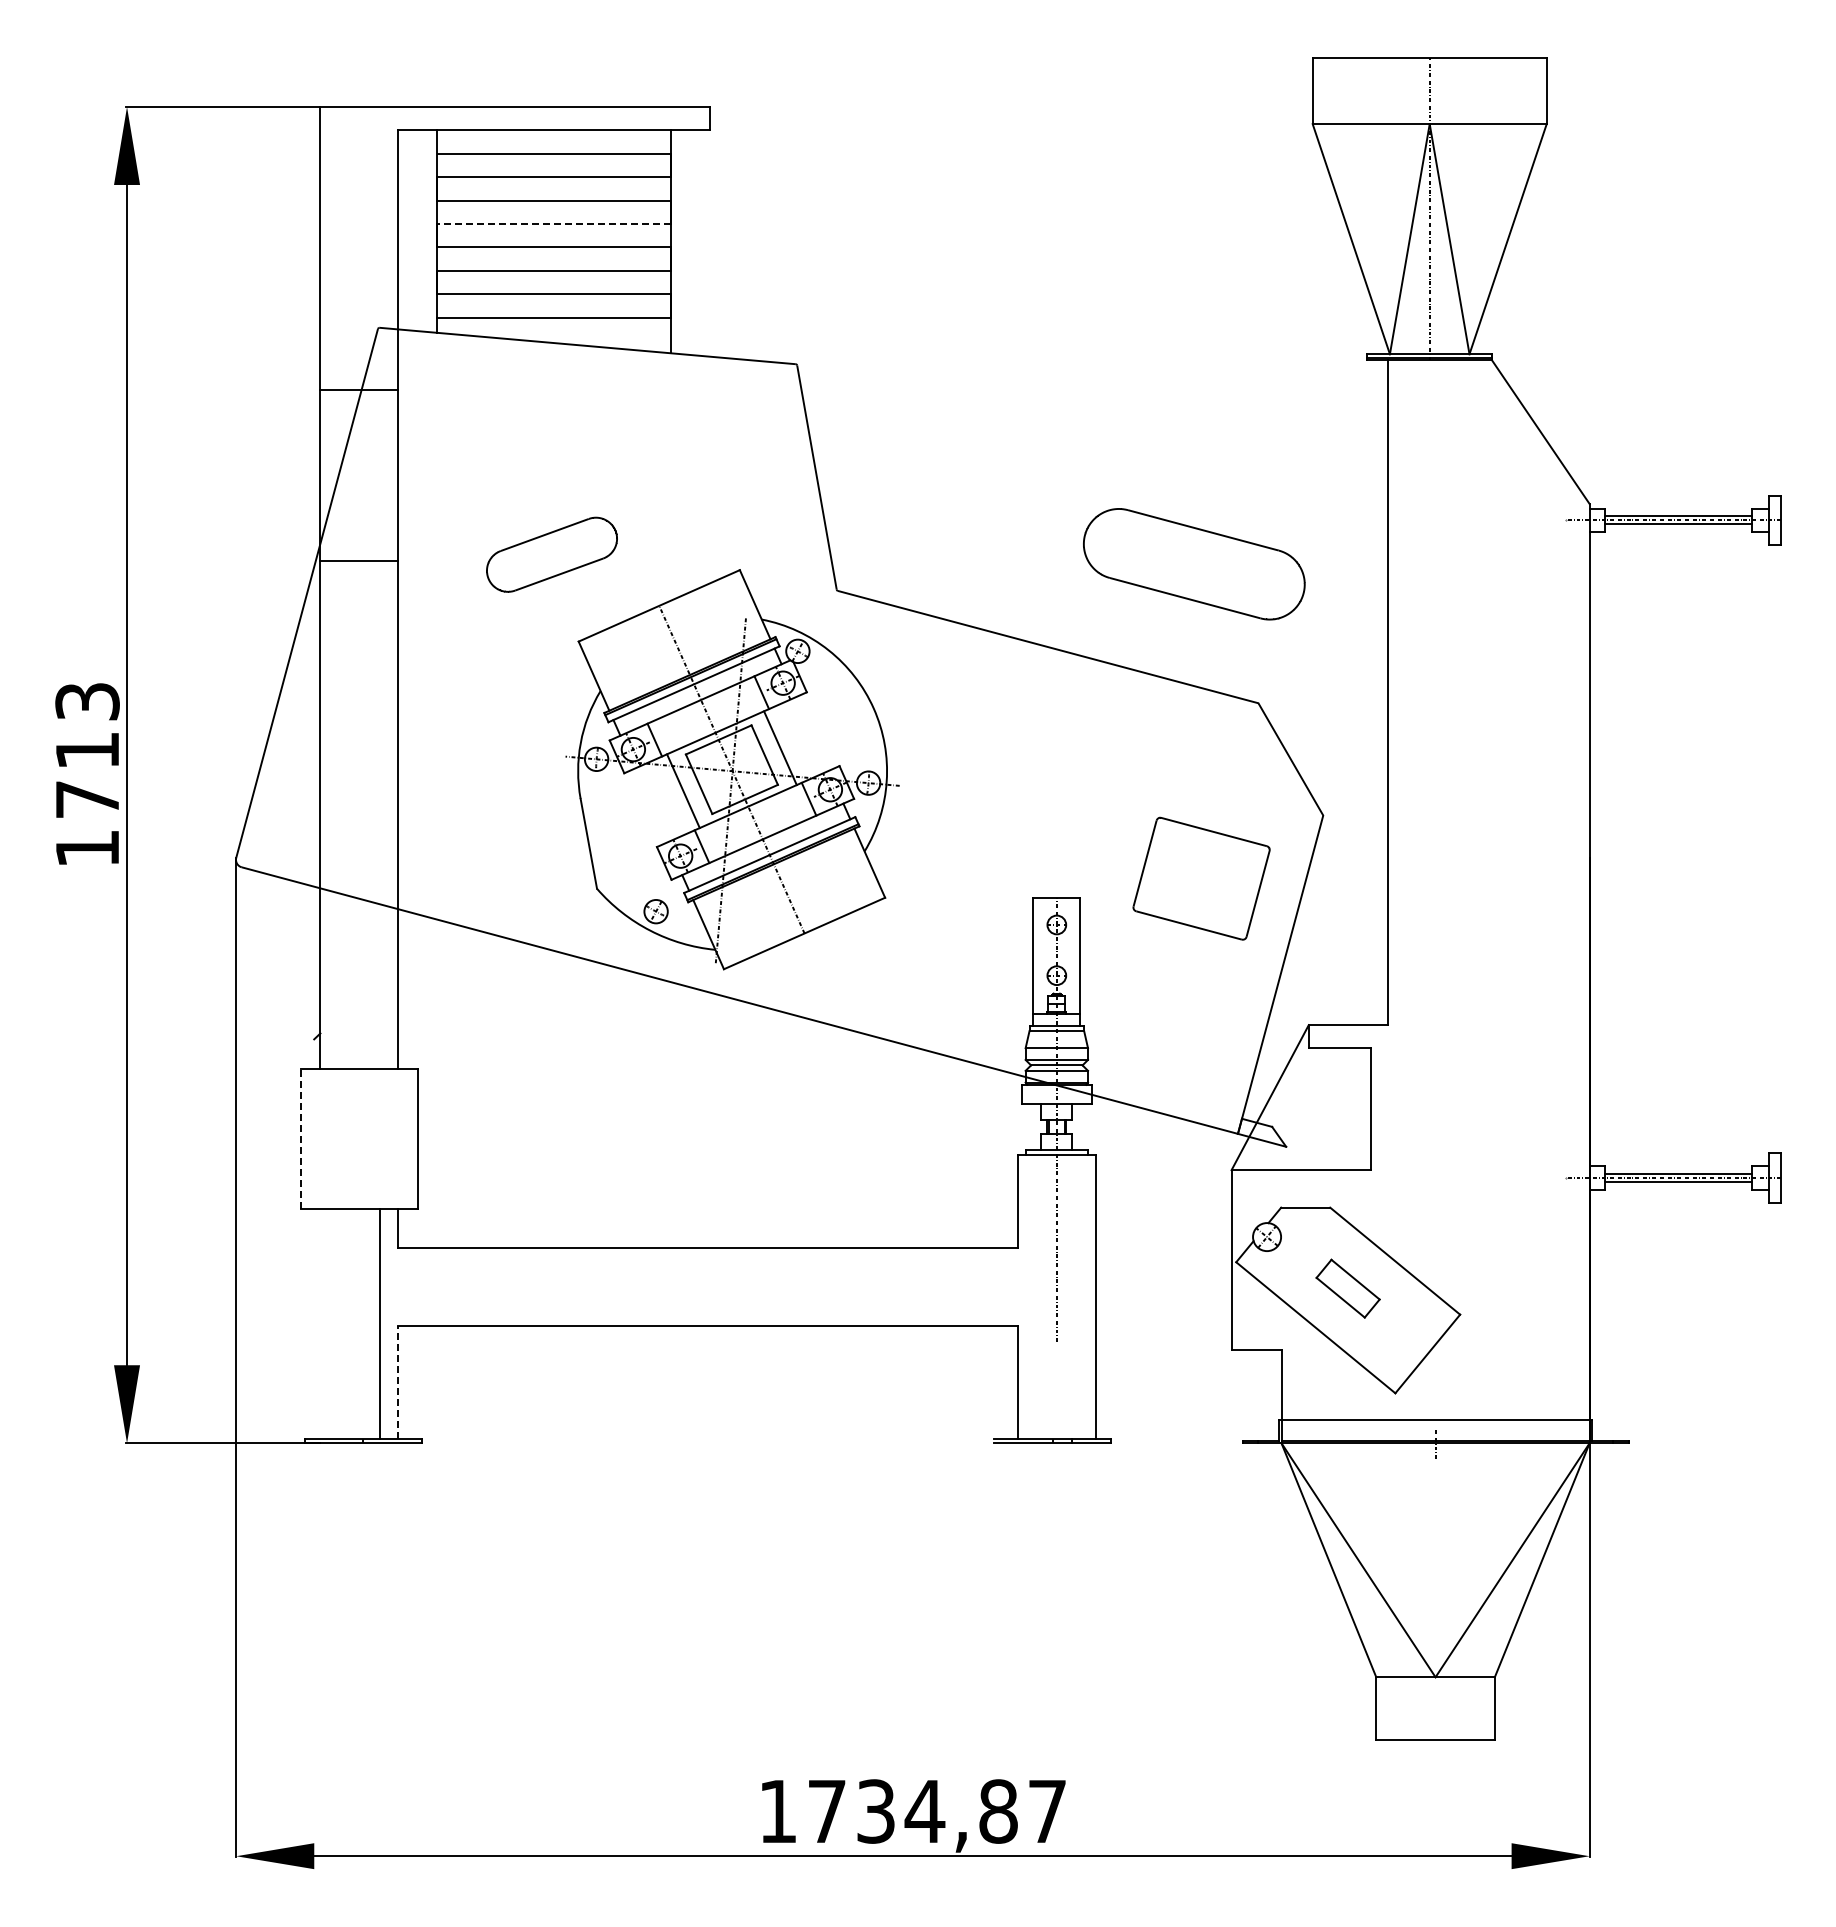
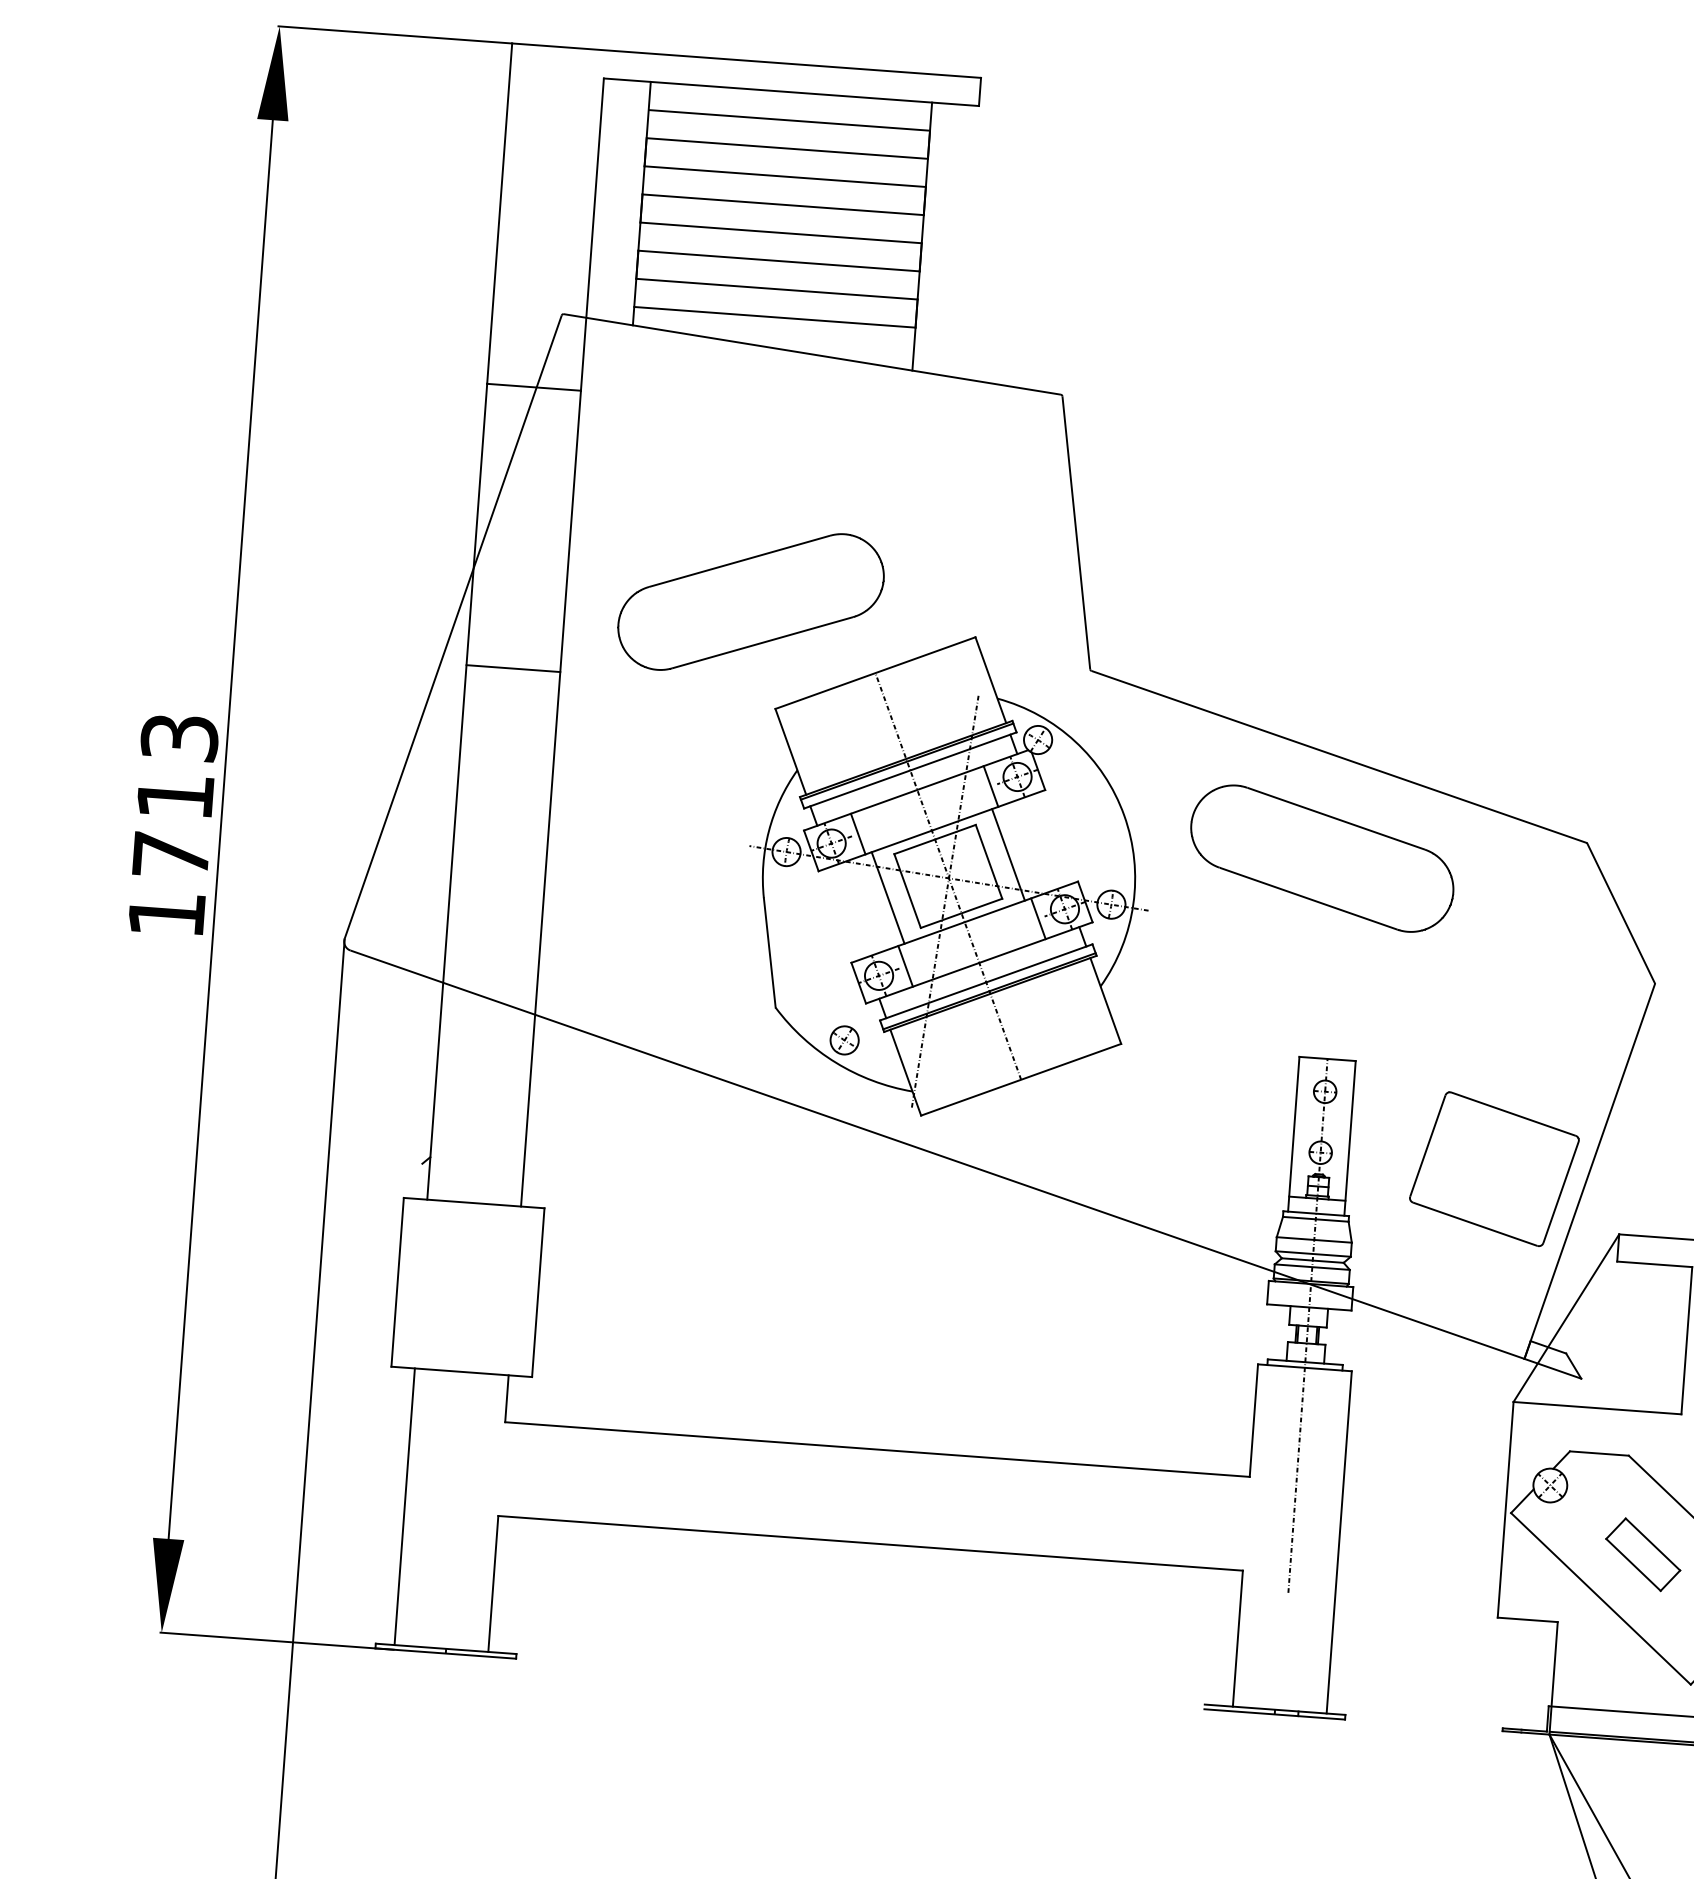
line: (553, 223) -> (782, 204), dashed -> solid
part: (551, 554) -> (750, 601), size x1.67
line: (359, 561) -> (513, 669), moved
part: (1194, 564) -> (1322, 858), moved
part: (1201, 878) -> (1494, 1168), moved
line: (300, 1138) -> (397, 1281), dashed -> solid
line: (380, 1324) -> (404, 1507), moved
line: (398, 1382) -> (493, 1583), dashed -> solid

